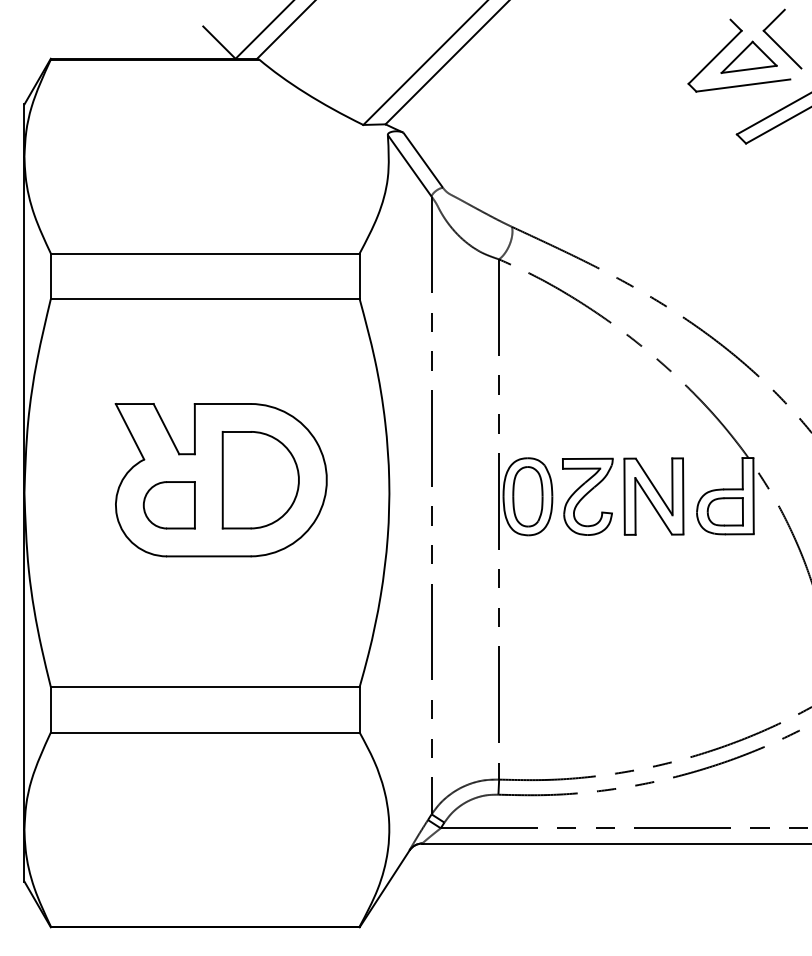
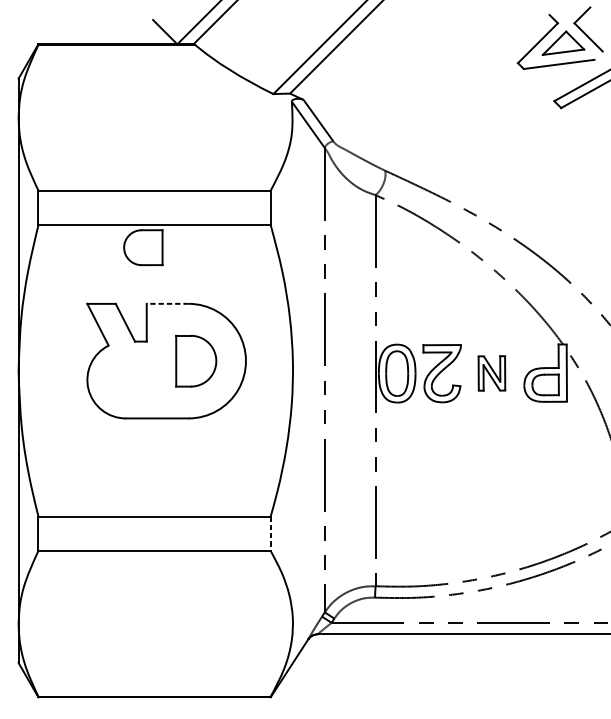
line: (222, 404) -> (167, 304), solid -> dashed
part: (260, 480) -> (196, 361), size x0.7
part: (653, 496) -> (491, 373), size x0.6
part: (168, 505) -> (142, 247), moved
line: (359, 709) -> (270, 533), solid -> dashed

